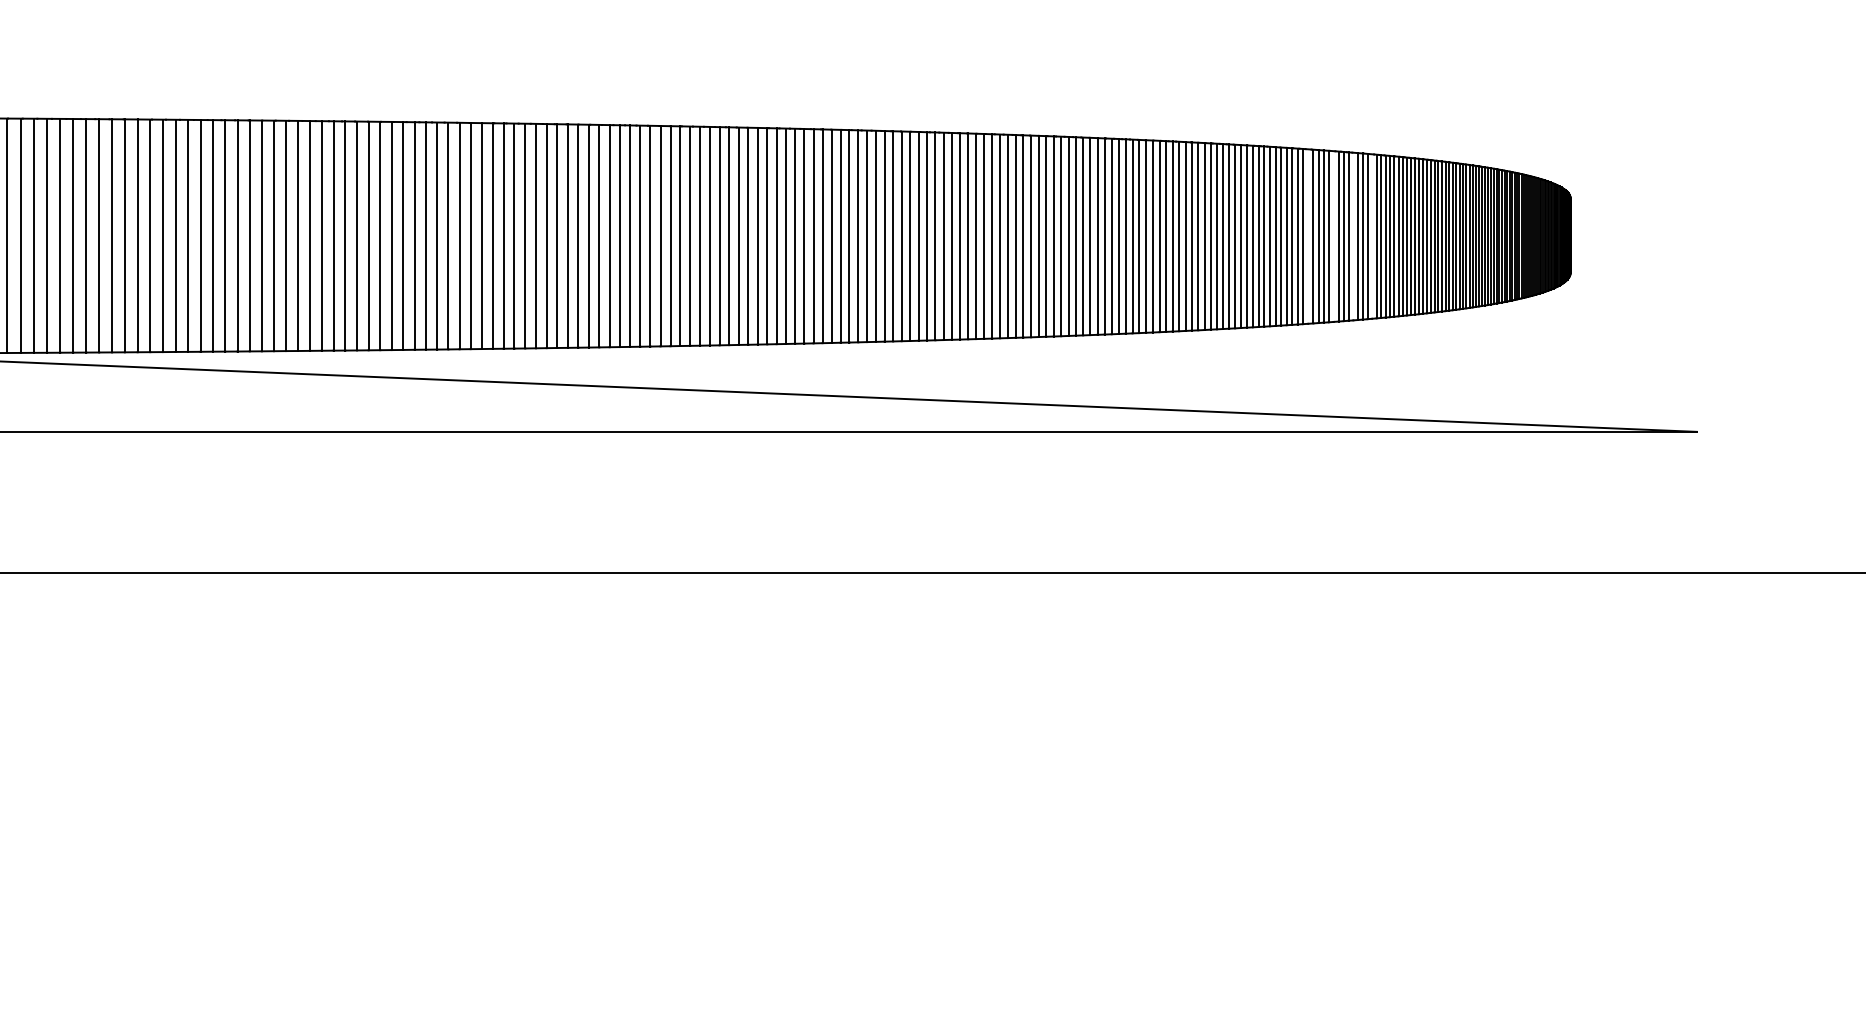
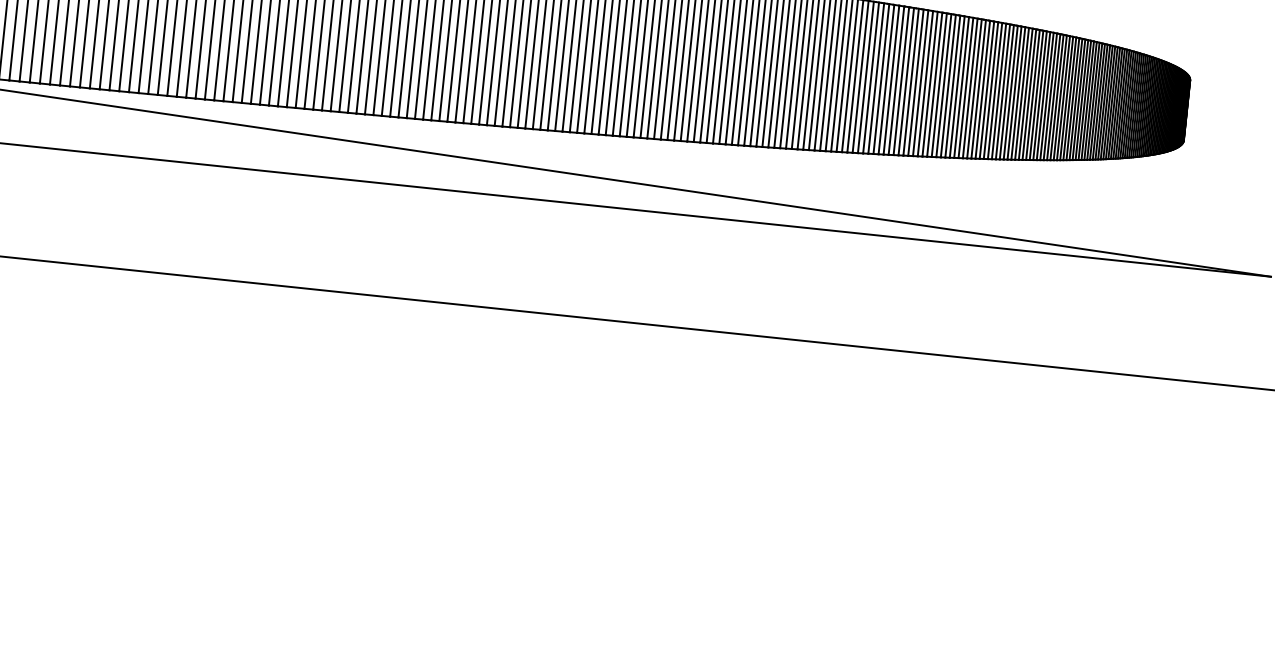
line: (1308, 236) -> (978, 89), added
line: (1333, 236) -> (998, 91), added
line: (1353, 236) -> (1014, 93), added
line: (1372, 236) -> (1029, 94), added

